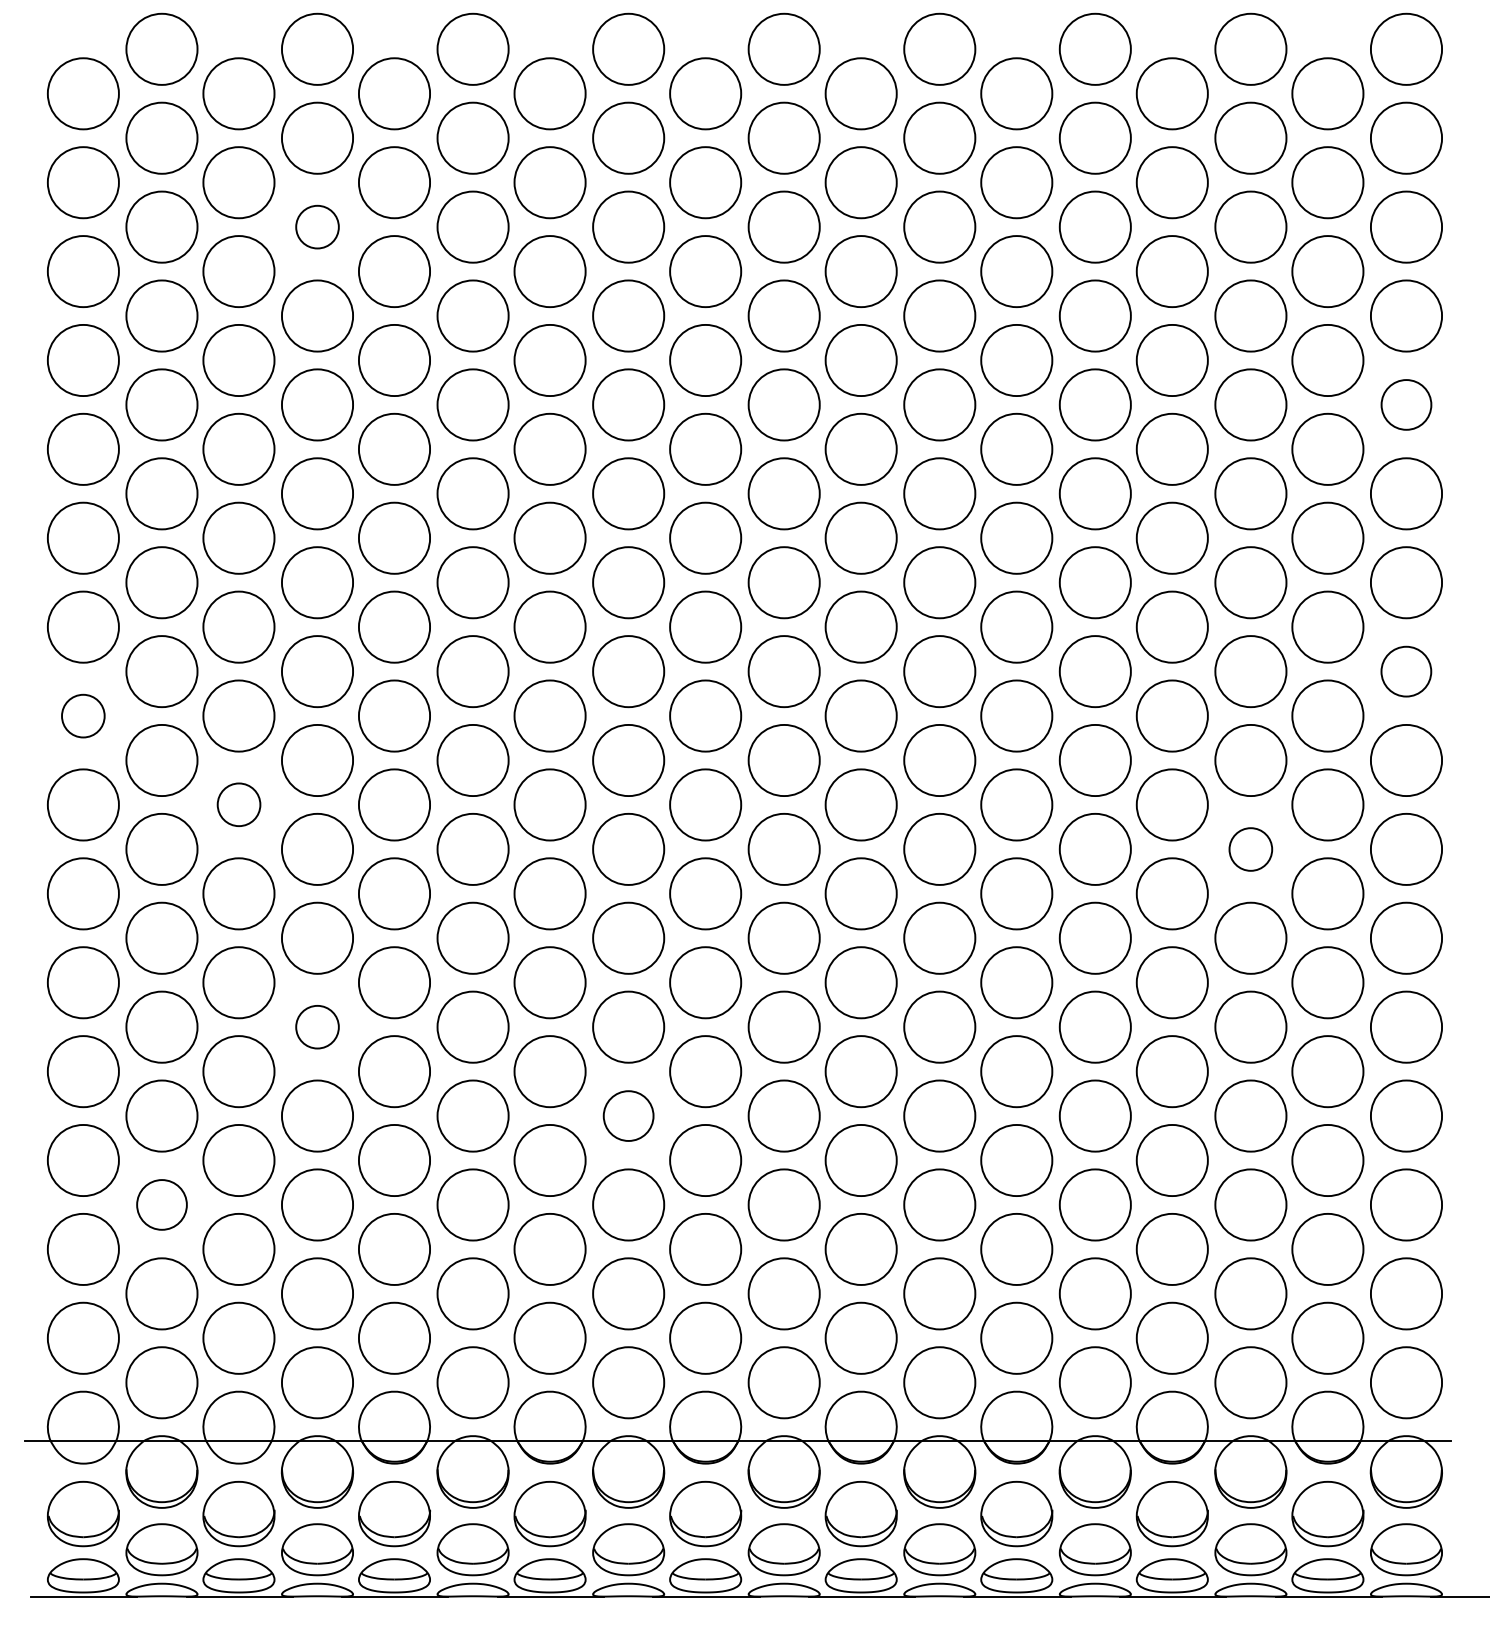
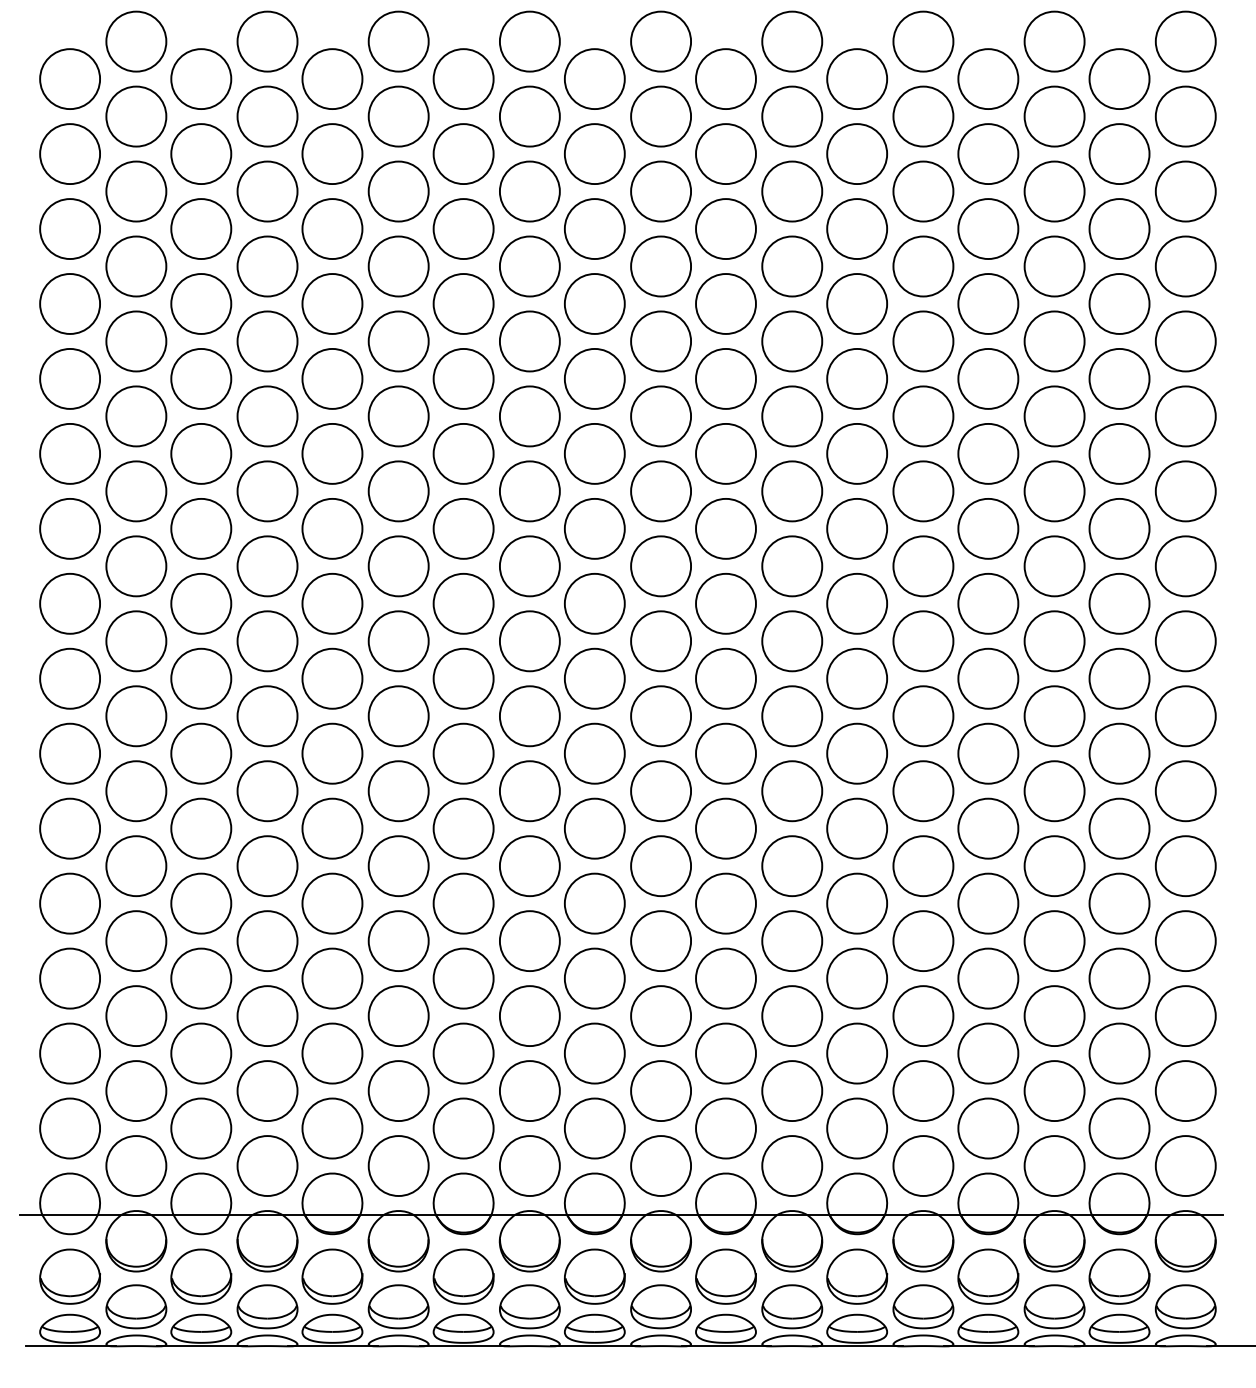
circle: (317, 227) -> (267, 191), size x1.67
circle: (1406, 404) -> (1185, 341), size x1.43
circle: (1406, 671) -> (1185, 566), size x1.43
circle: (82, 715) -> (69, 603), size x1.67
circle: (239, 804) -> (201, 678), size x1.67
circle: (1250, 849) -> (1054, 716), size x1.67
circle: (317, 1027) -> (267, 866), size x1.67
circle: (628, 1116) -> (529, 941), size x1.43
circle: (162, 1204) -> (136, 1015), size x1.43

